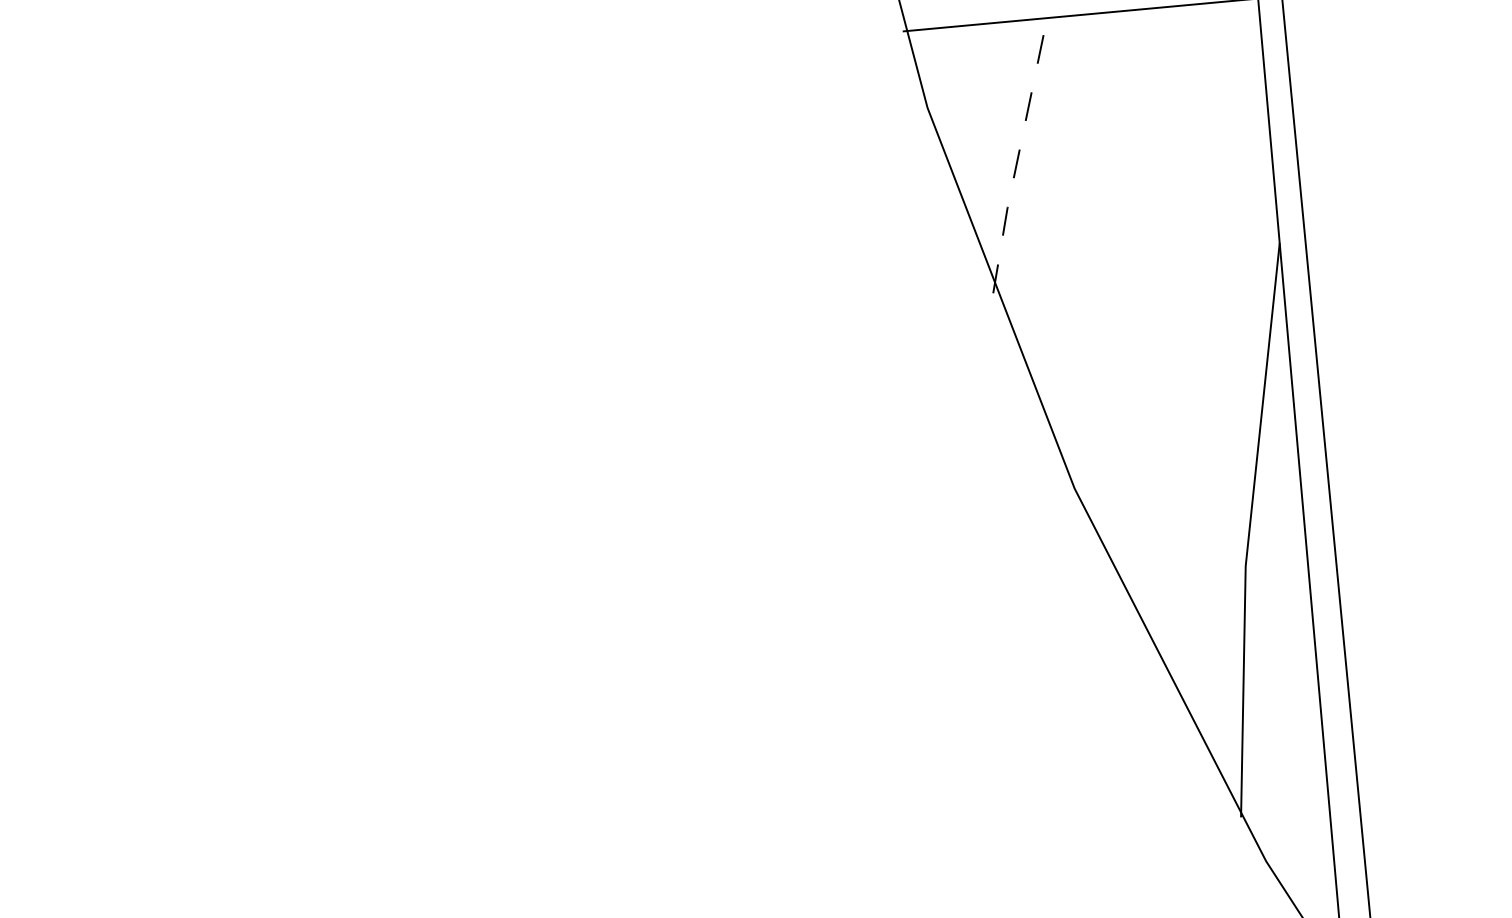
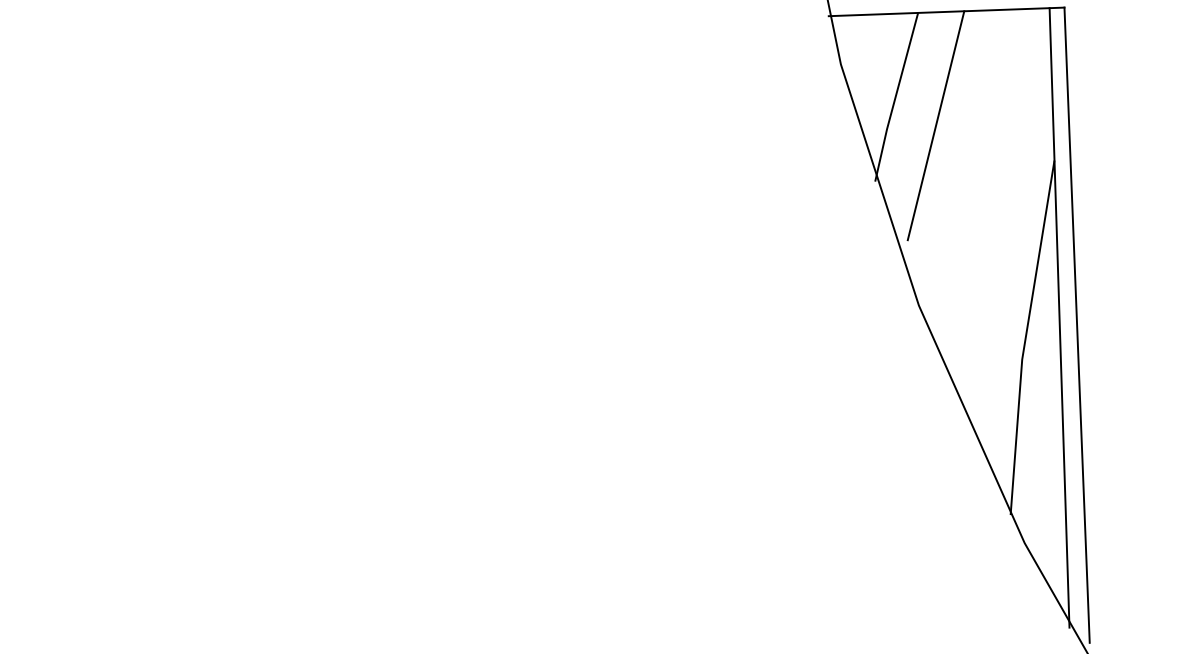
line: (1018, 156) -> (895, 97), dashed -> solid
line: (1085, 197) -> (935, 125), added

